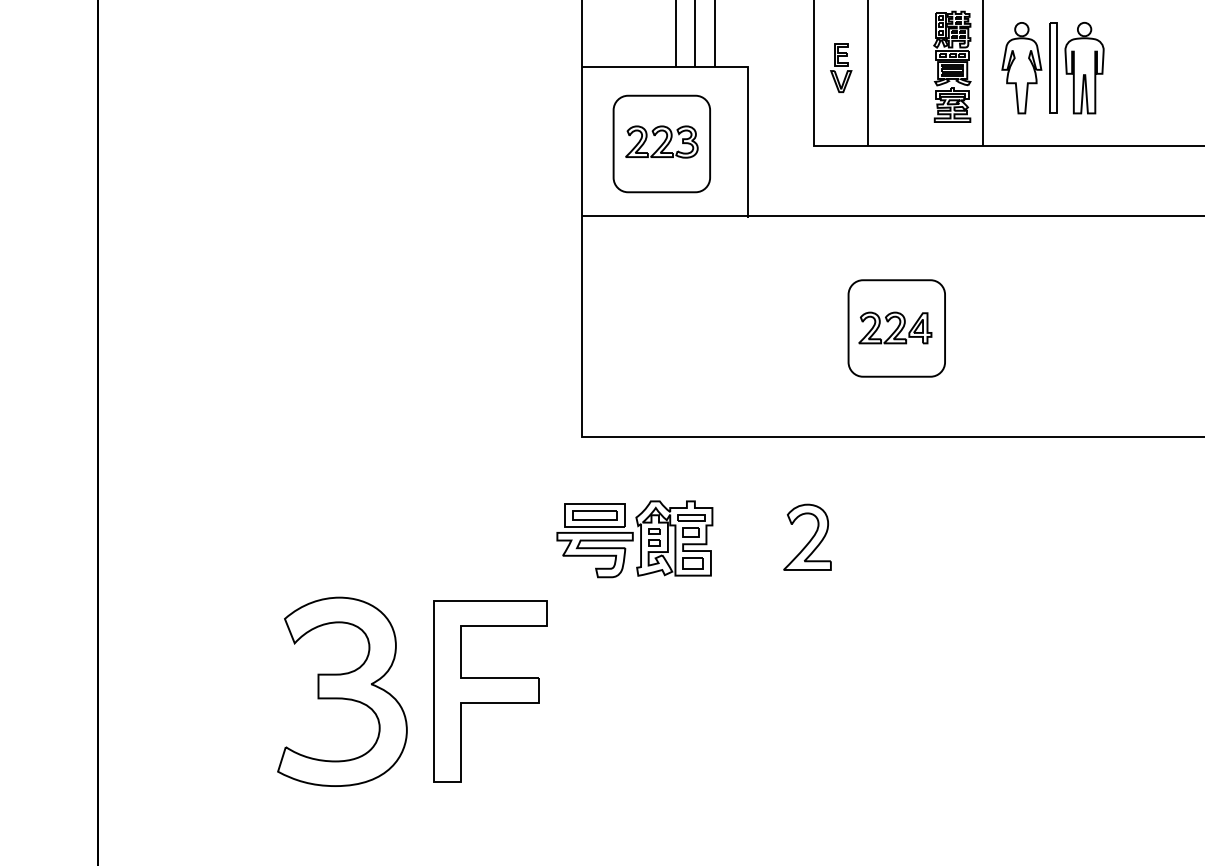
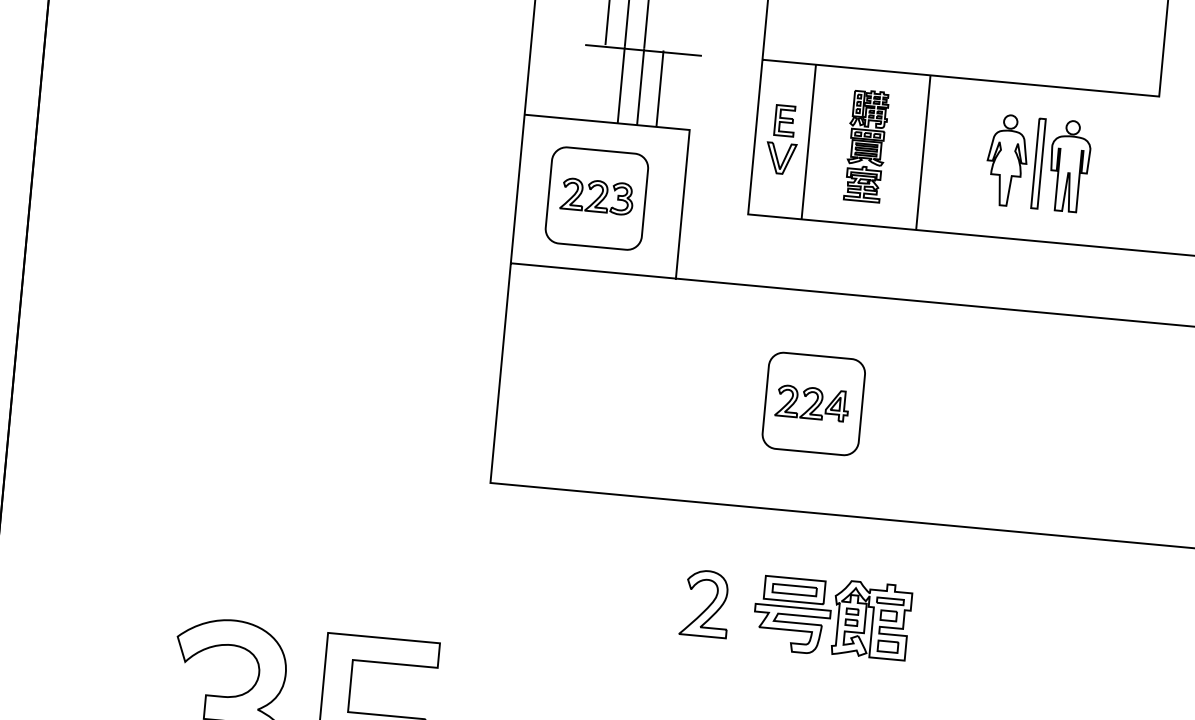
part: (952, 66) -> (866, 145), moved
part: (840, 68) -> (781, 139), size x1.43
part: (1052, 68) -> (1037, 163), moved
part: (634, 539) -> (831, 617), moved

